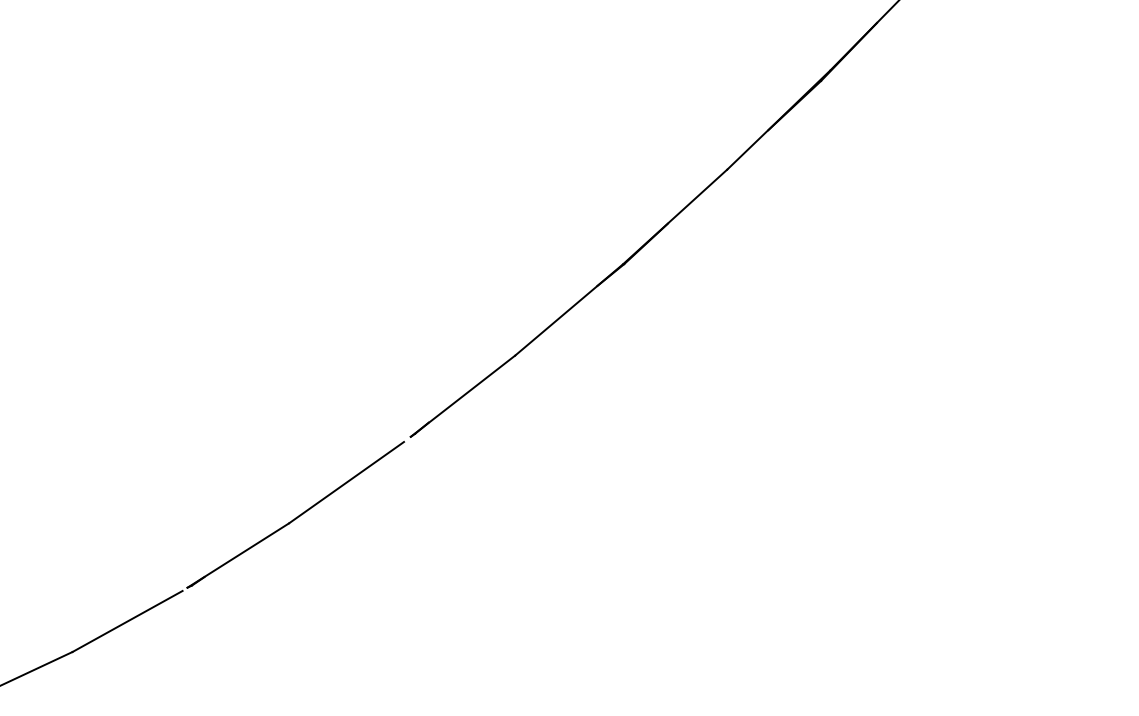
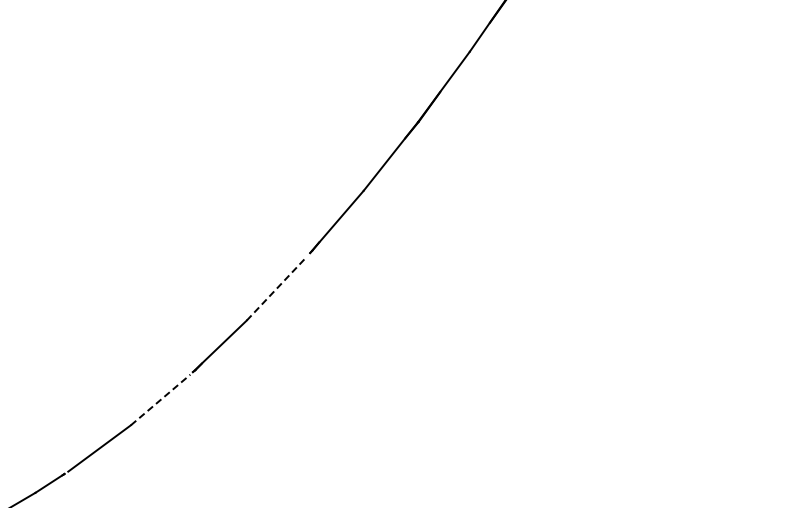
line: (346, 482) -> (276, 288), solid -> dashed
line: (129, 621) -> (161, 399), solid -> dashed

